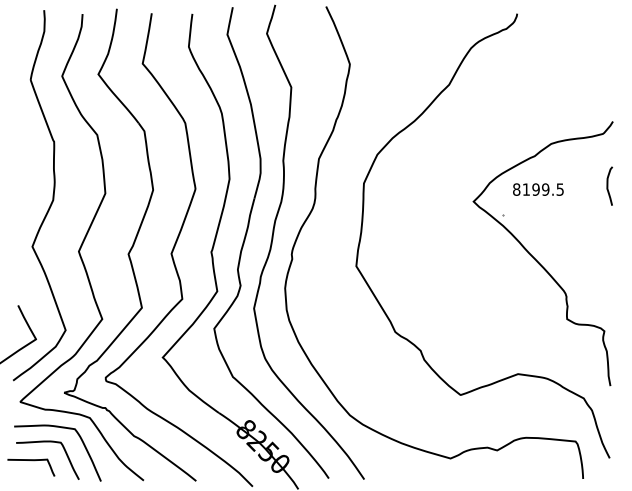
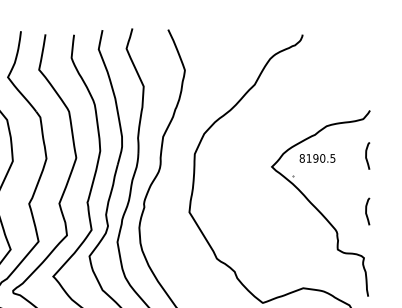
text: (545, 189) -> (322, 158), 8199.5 -> 8190.5
curve: (608, 264) -> (366, 211), added

